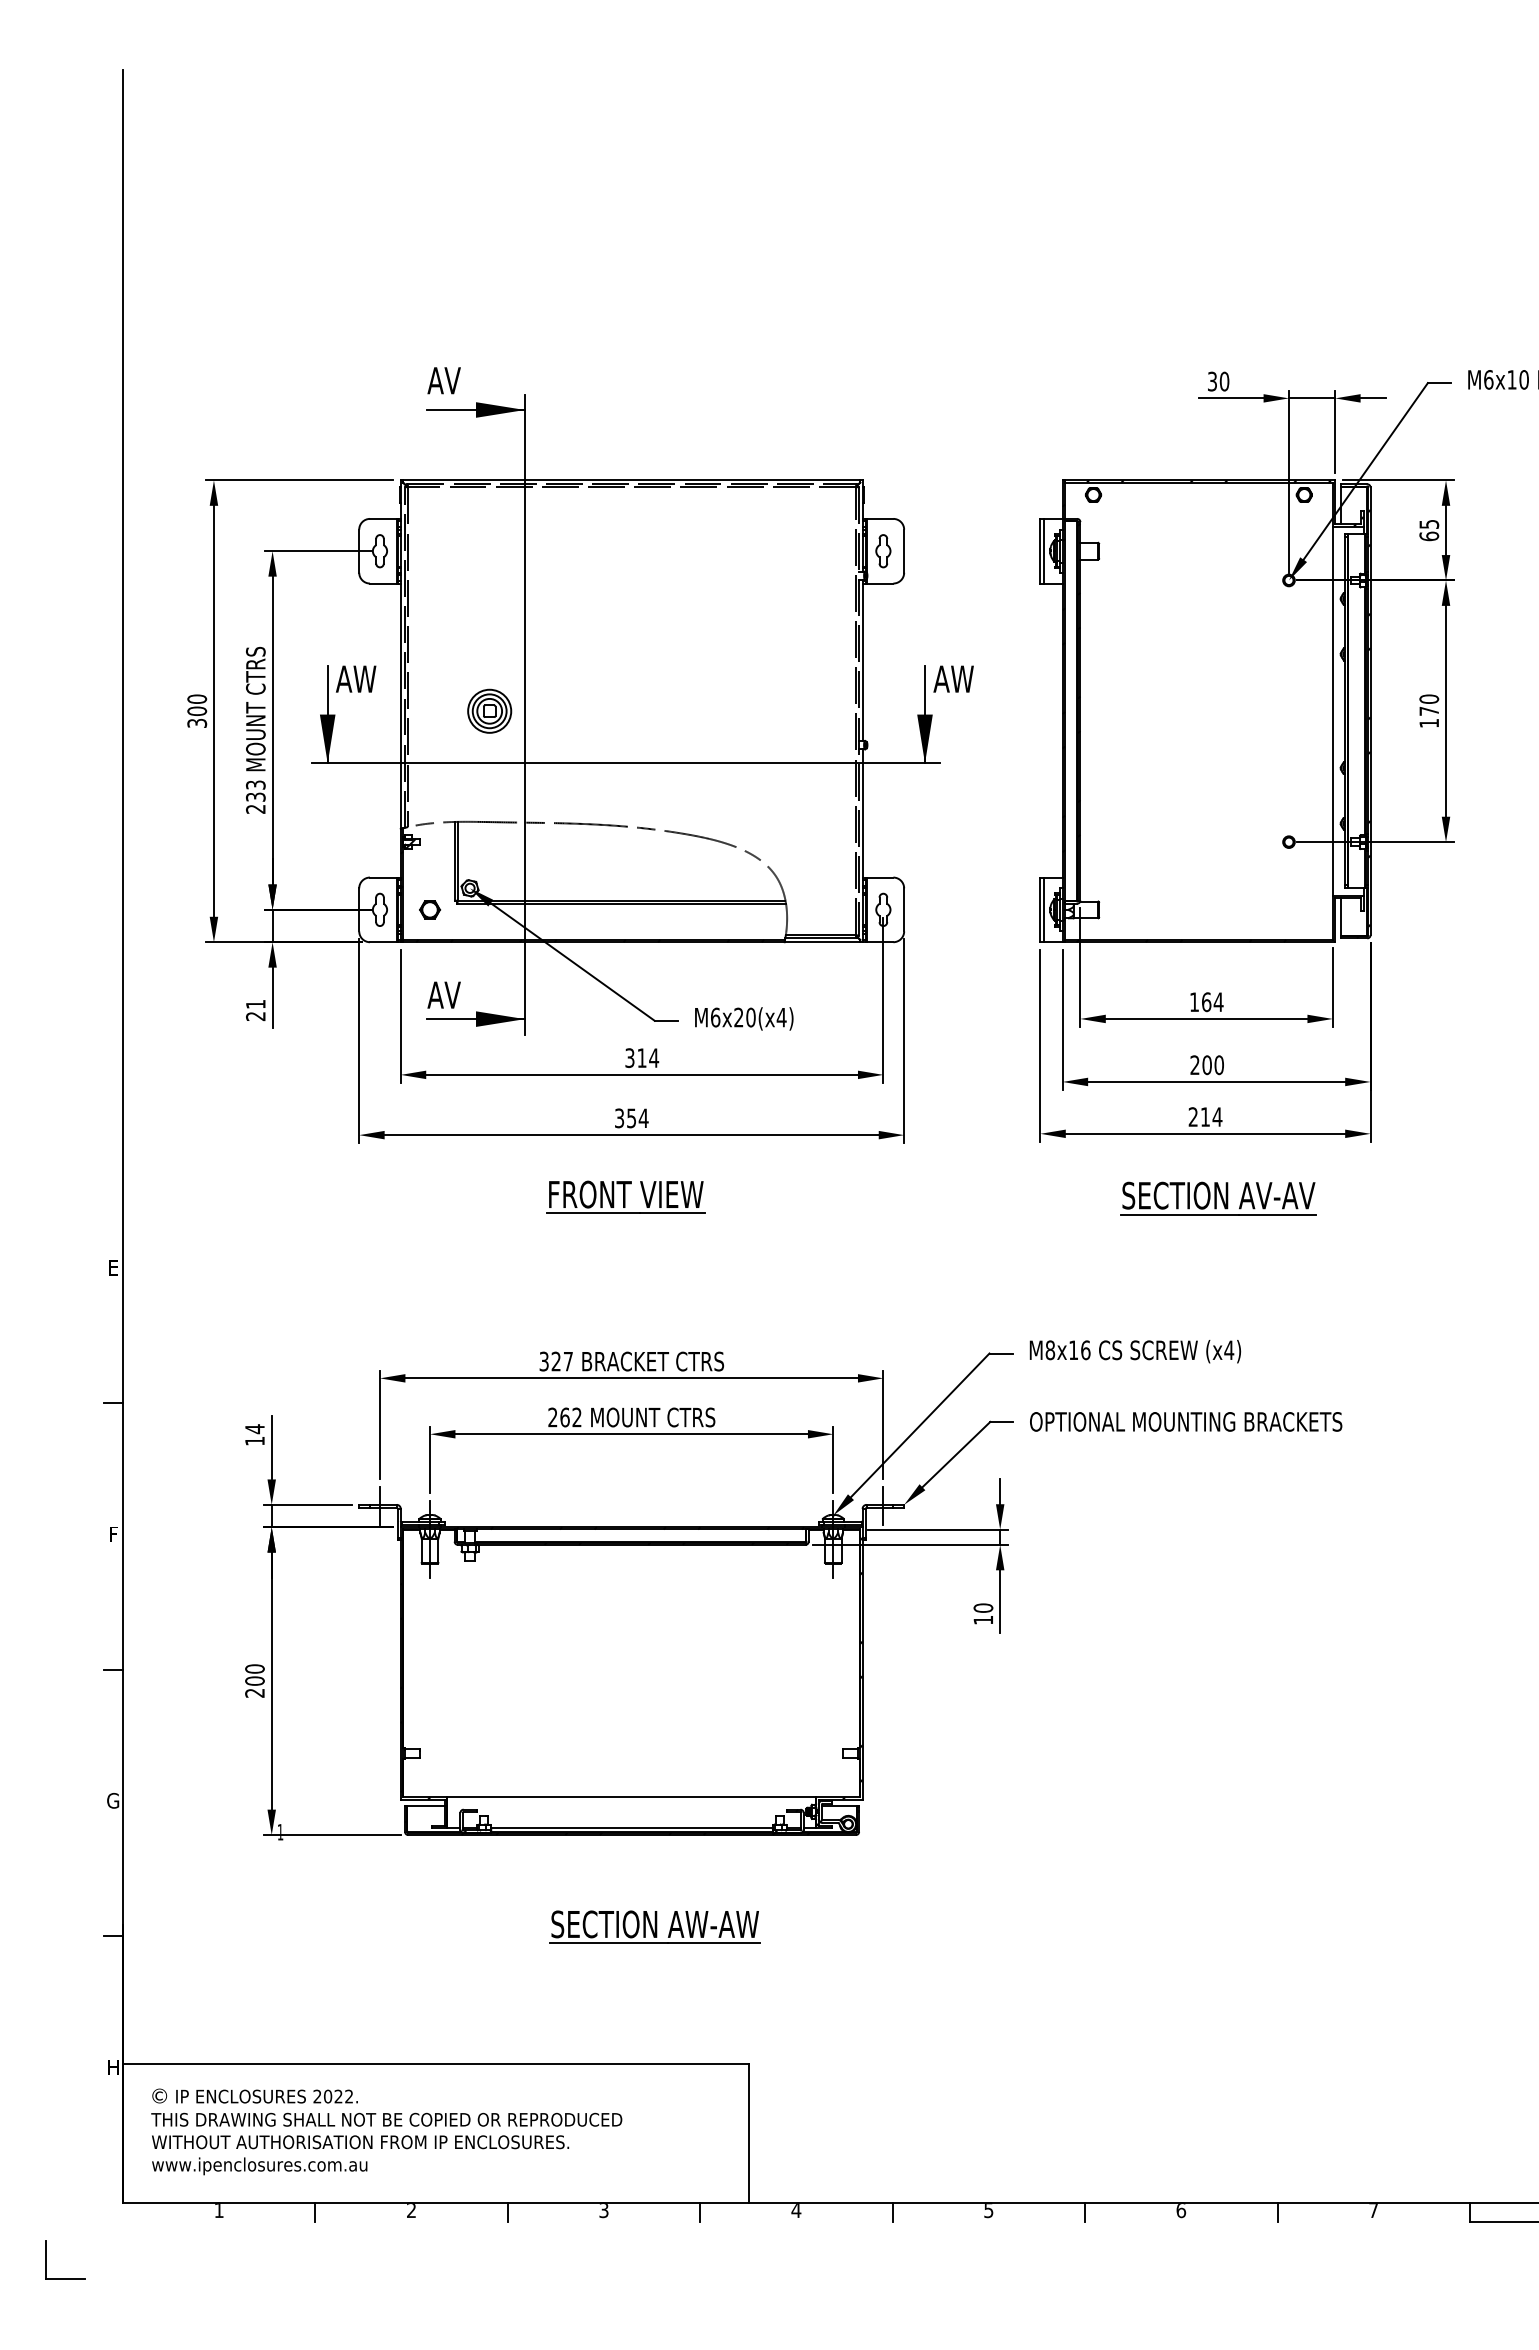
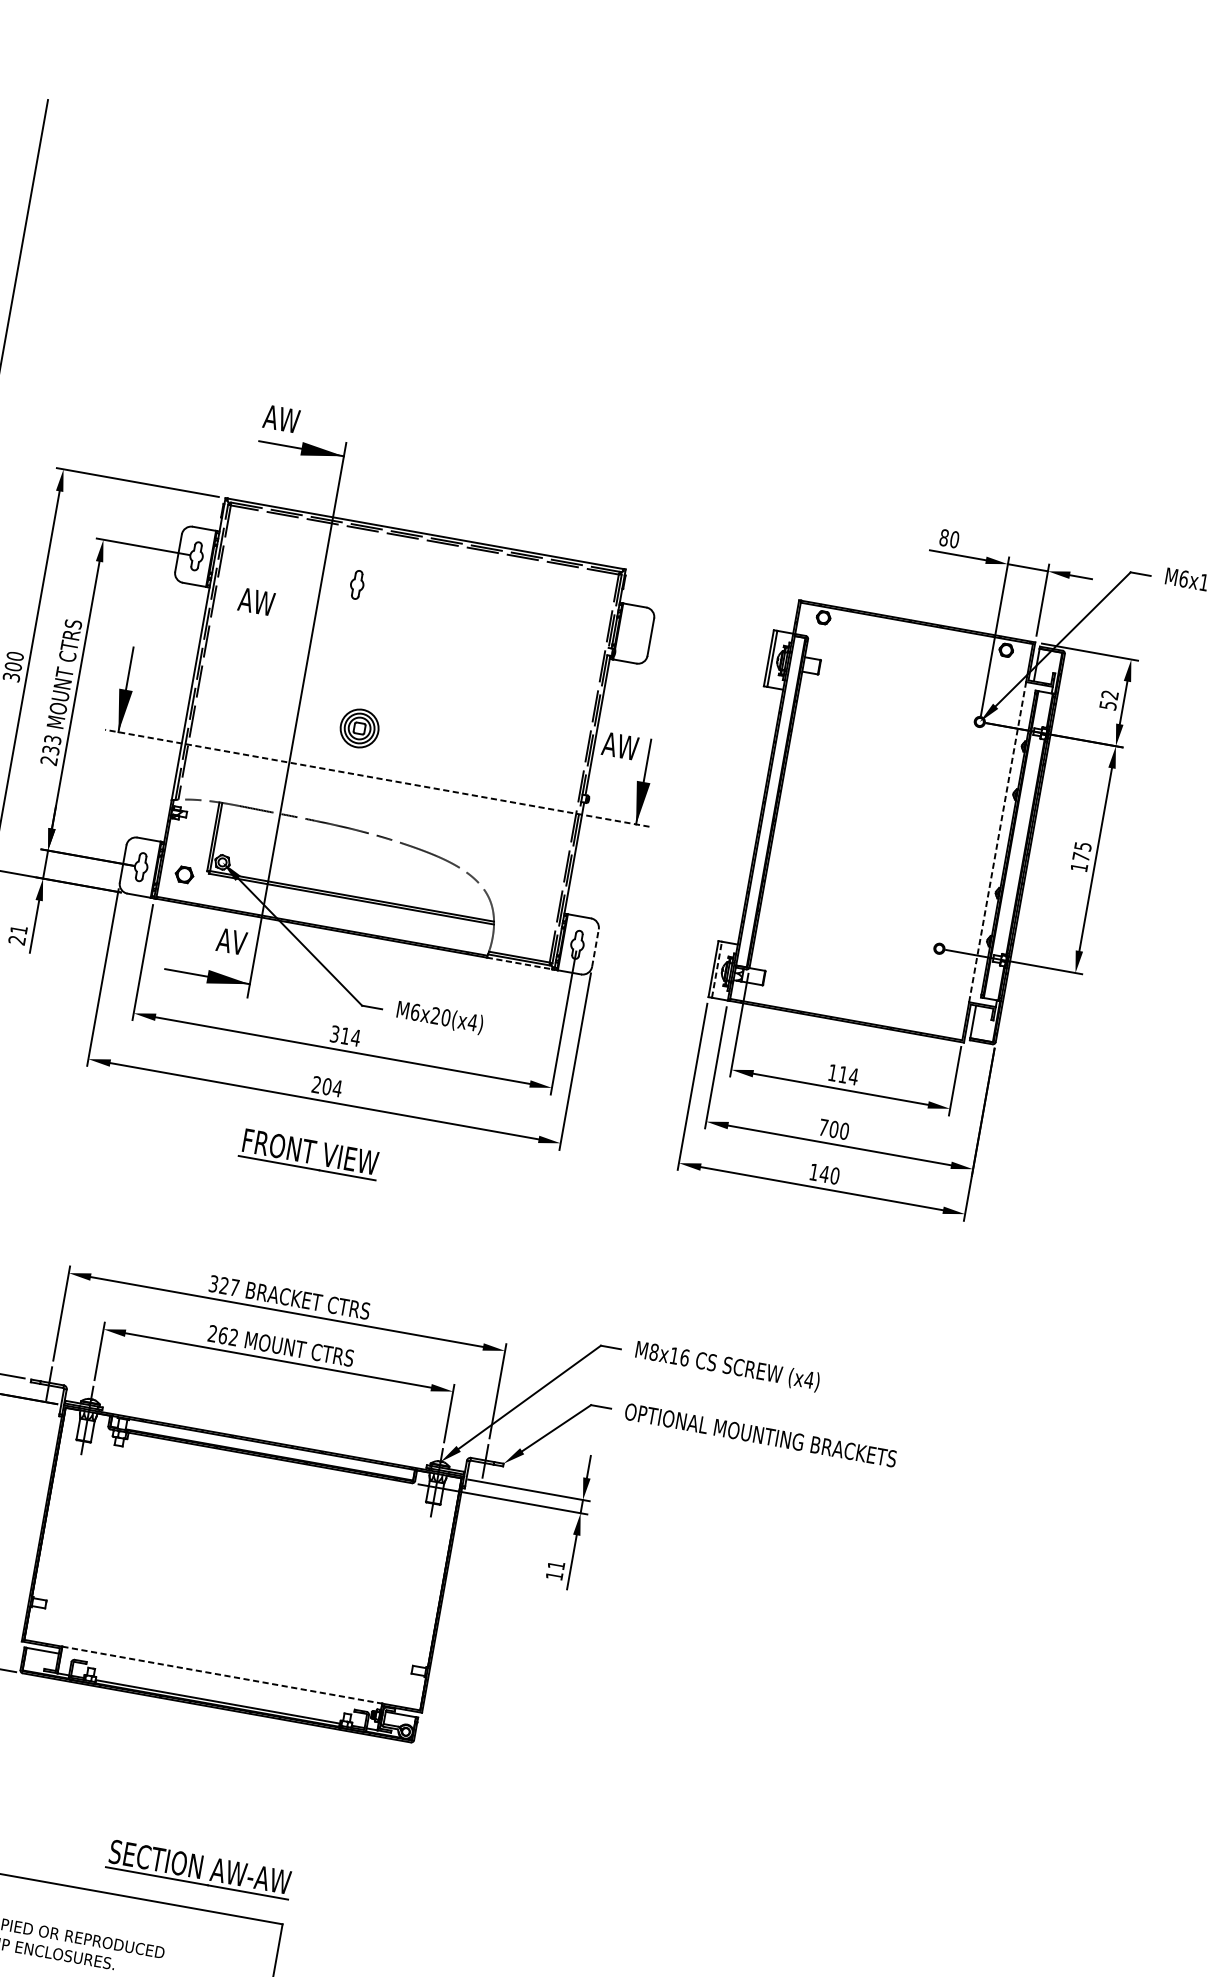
text: (455, 380) -> (288, 420), AV -> AW
text: (1212, 381) -> (944, 537), 30 -> 80
text: (1429, 530) -> (1109, 700), 65 -> 52
part: (883, 551) -> (357, 585), moved
text: (356, 678) -> (256, 601), moved
text: (953, 678) -> (620, 745), moved
text: (1429, 698) -> (1083, 845), 170 -> 175
part: (489, 710) -> (359, 727), moved
line: (1332, 711) -> (997, 842), solid -> dashed
line: (625, 763) -> (376, 778), solid -> dashed
line: (904, 909) -> (595, 947), solid -> dashed
line: (1044, 909) -> (717, 969), solid -> dashed
line: (822, 942) -> (519, 963), solid -> dashed
text: (443, 994) -> (231, 940), moved
text: (1206, 1002) -> (843, 1075), 164 -> 114
text: (1194, 1064) -> (823, 1126), 200 -> 700
text: (1205, 1116) -> (824, 1173), 214 -> 140
text: (625, 1118) -> (321, 1085), 354 -> 204
part: (1218, 1198) -> (823, 1246), removed
text: (983, 1607) -> (556, 1564), 10 -> 11
line: (631, 1797) -> (222, 1675), solid -> dashed
part: (654, 1926) -> (199, 1868), moved

